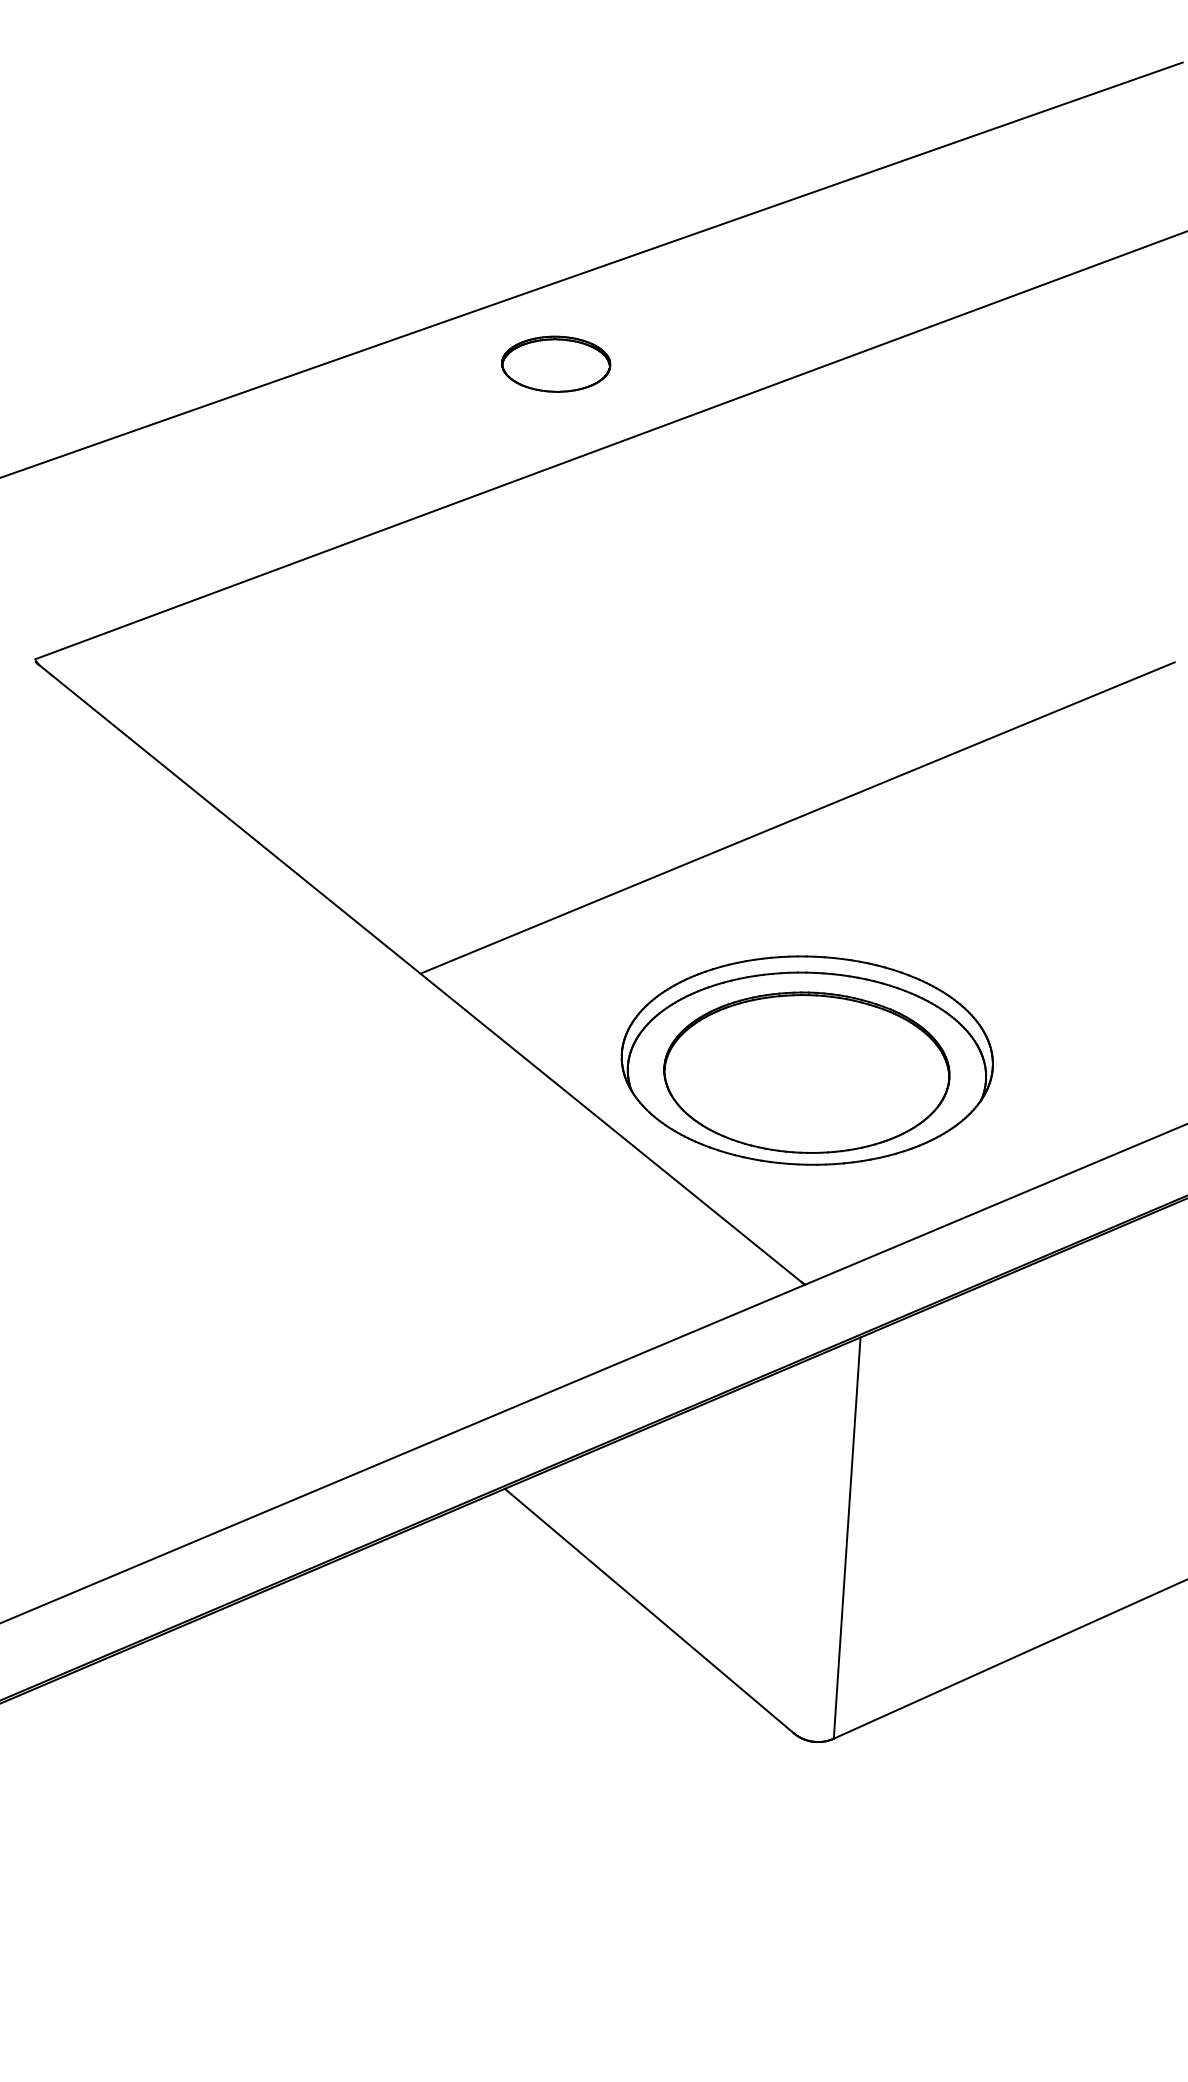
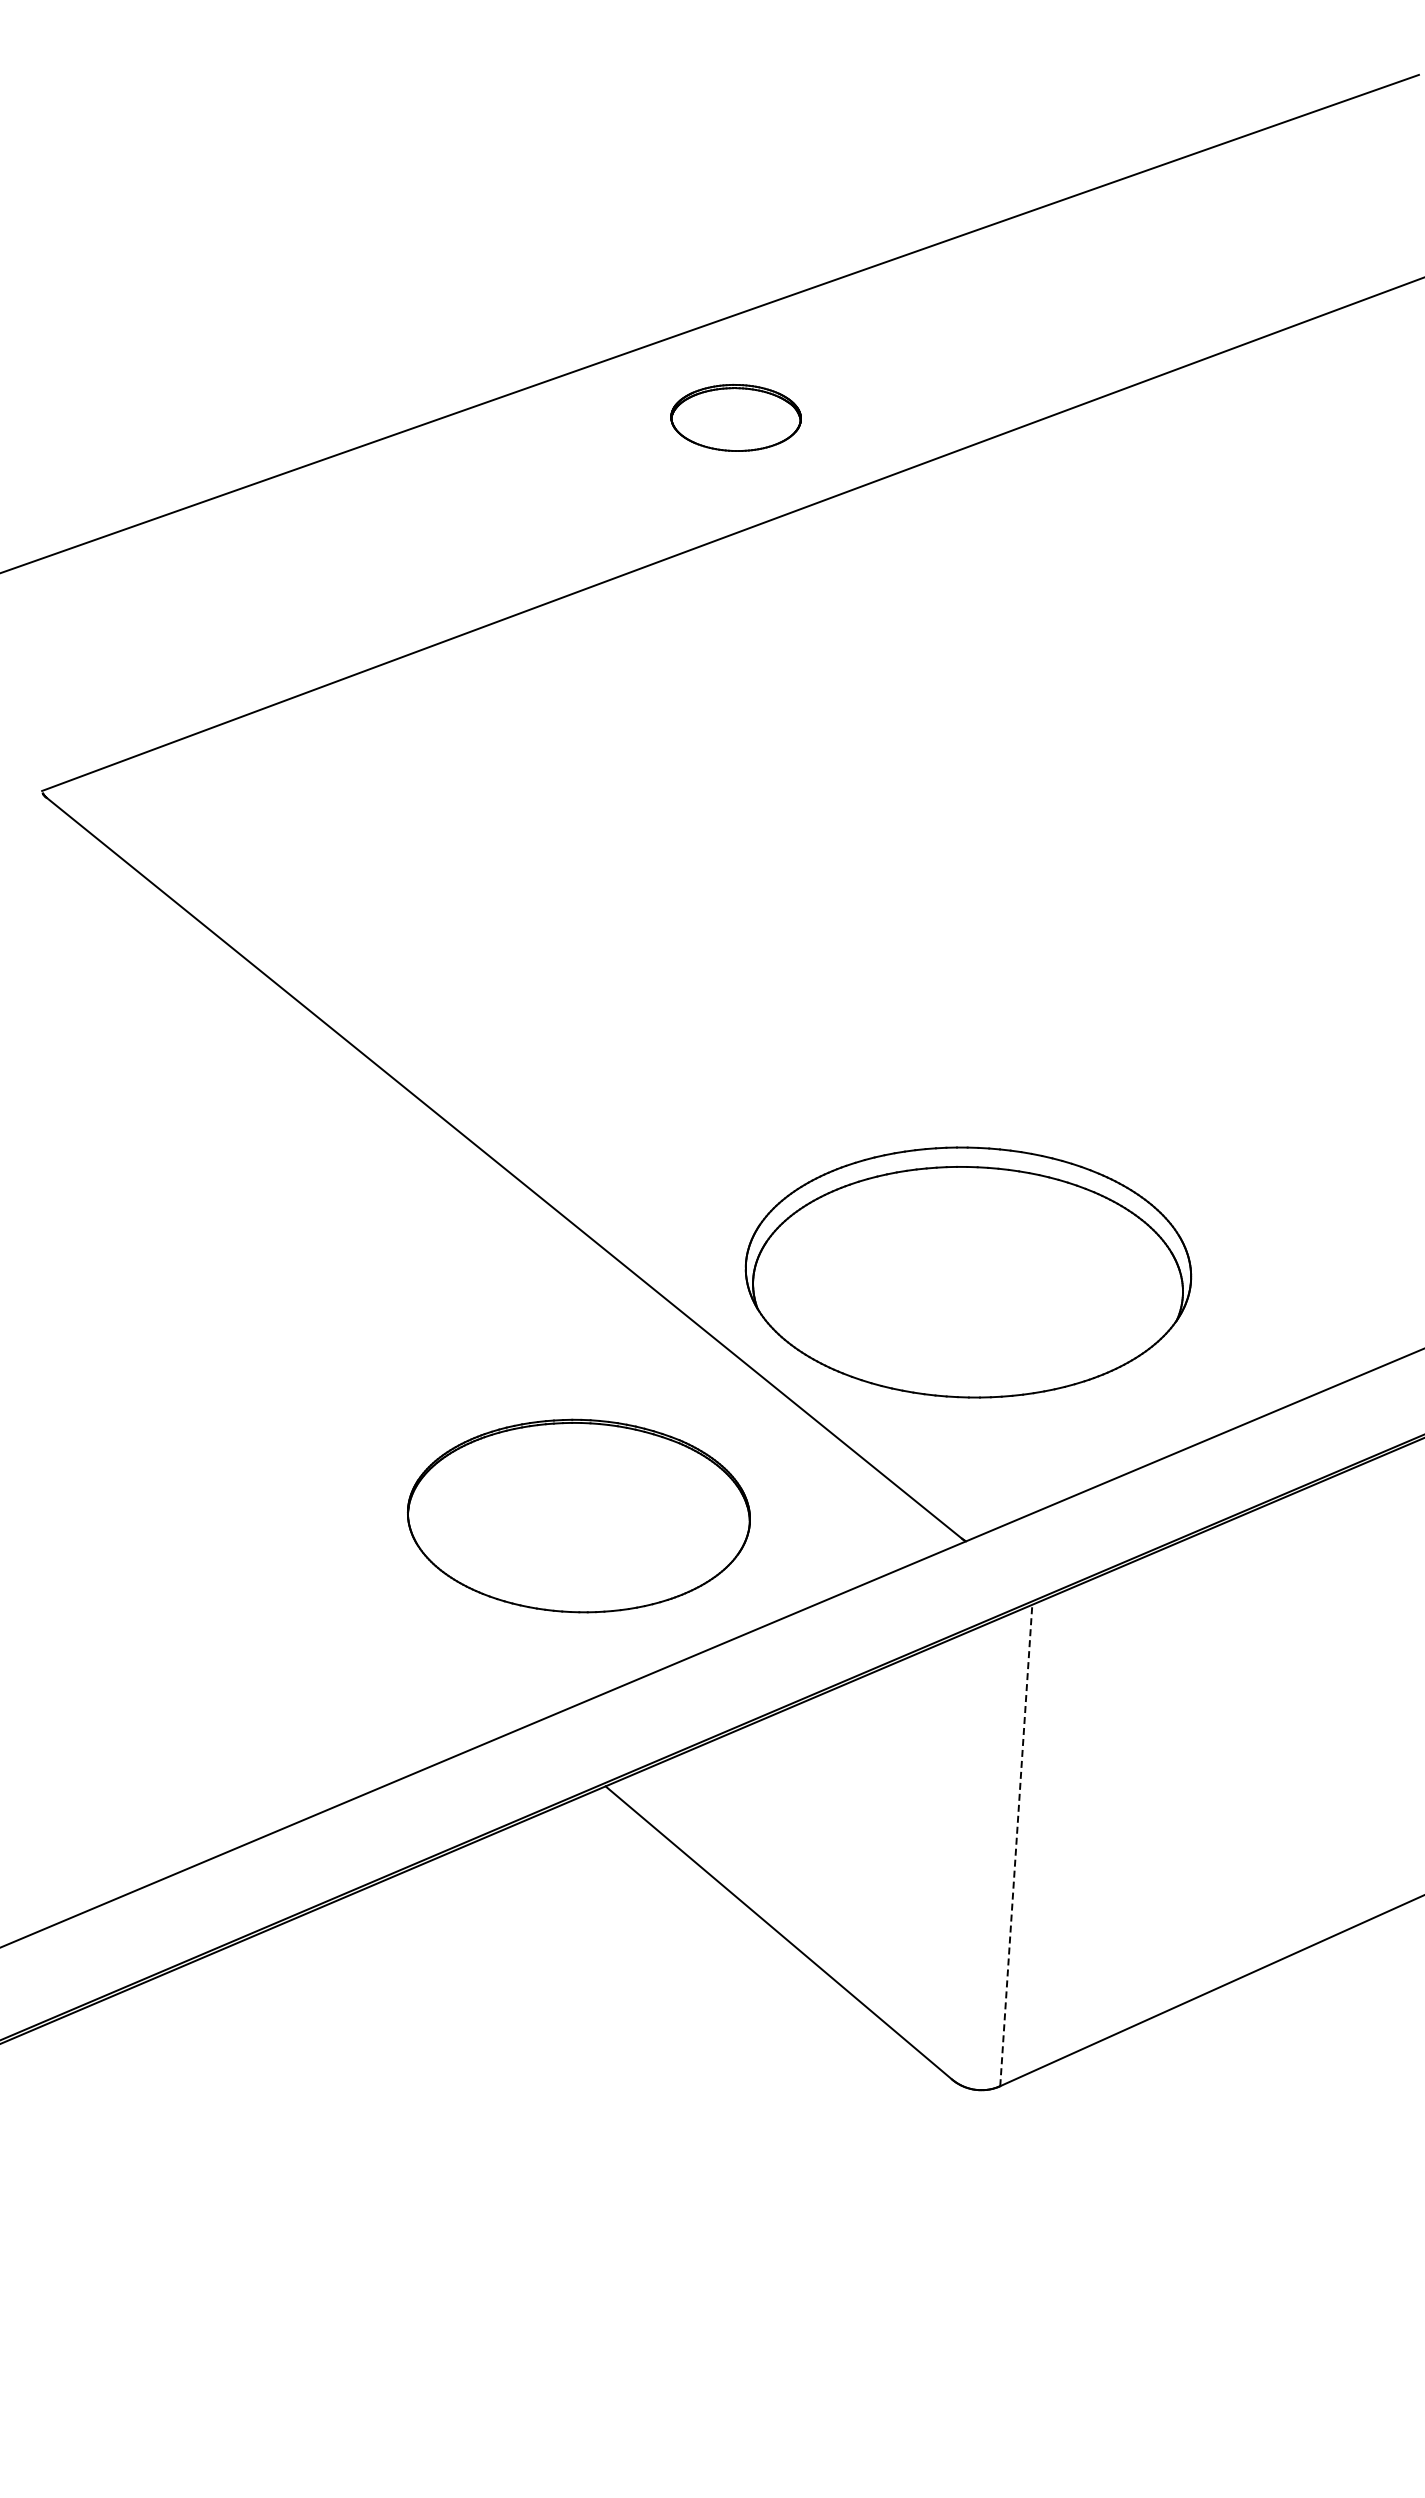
part: (555, 363) -> (735, 417), moved
line: (797, 818) -> (956, 981), removed
part: (806, 1072) -> (578, 1515), moved
line: (847, 1538) -> (1016, 1845), solid -> dashed

